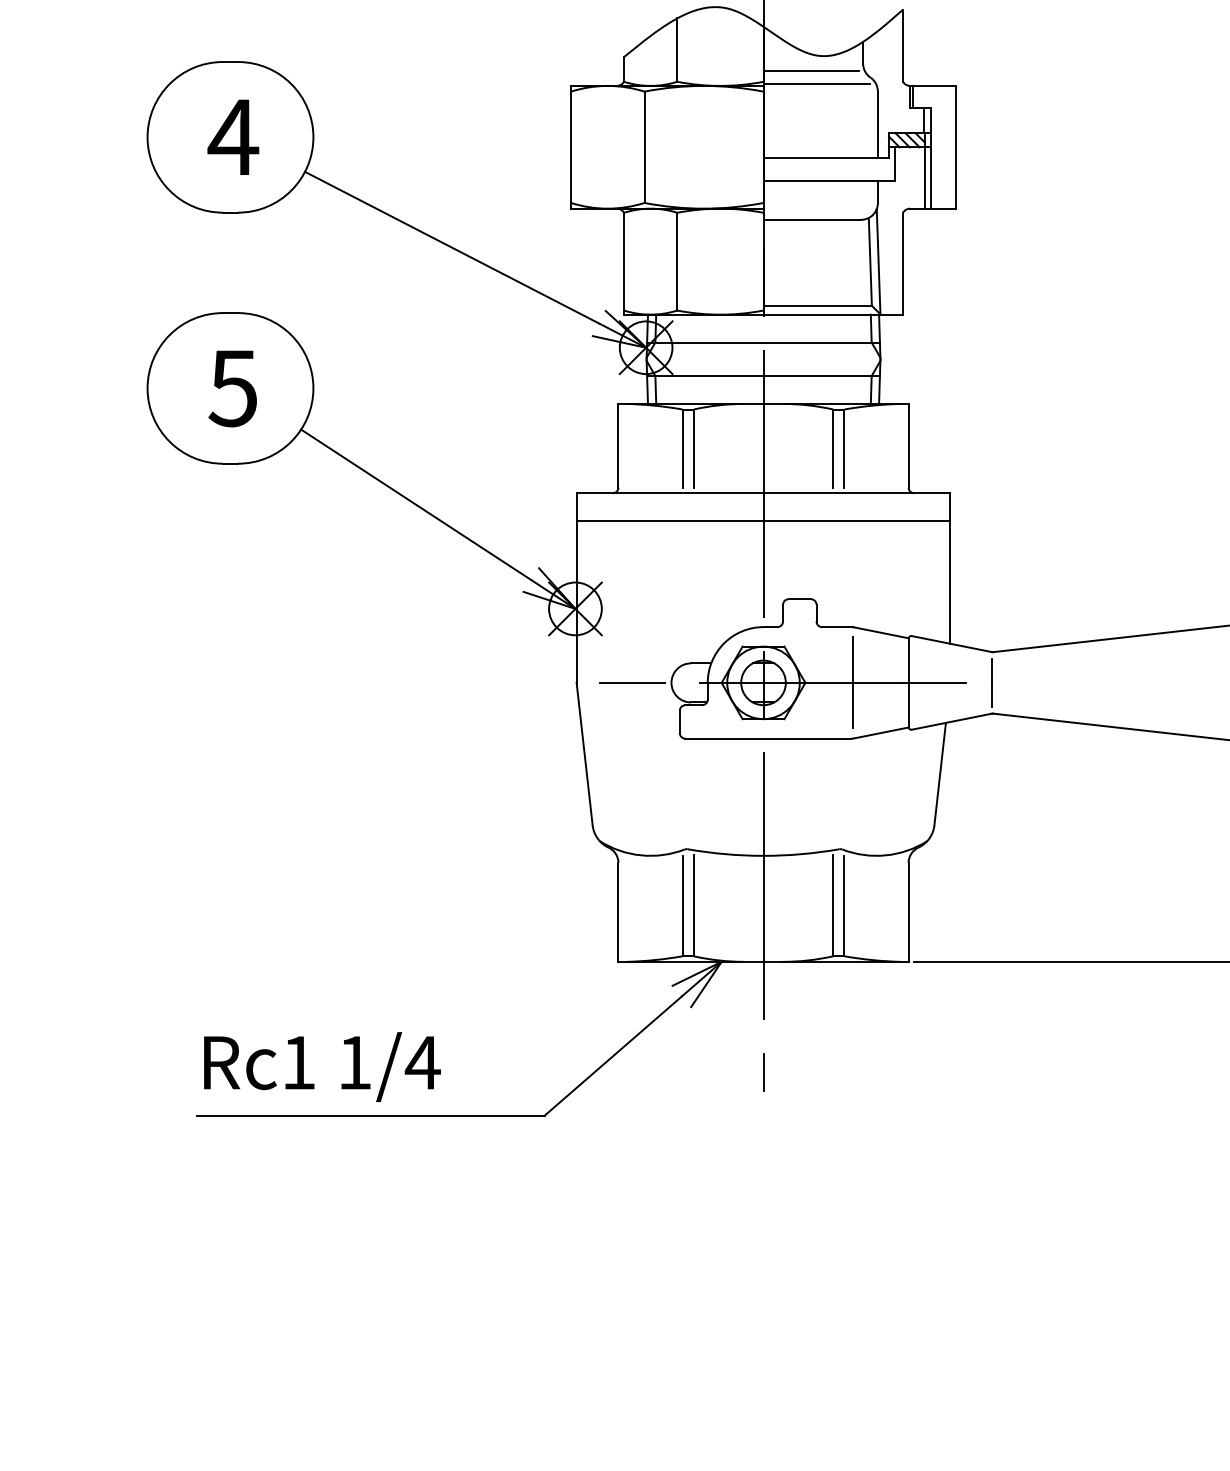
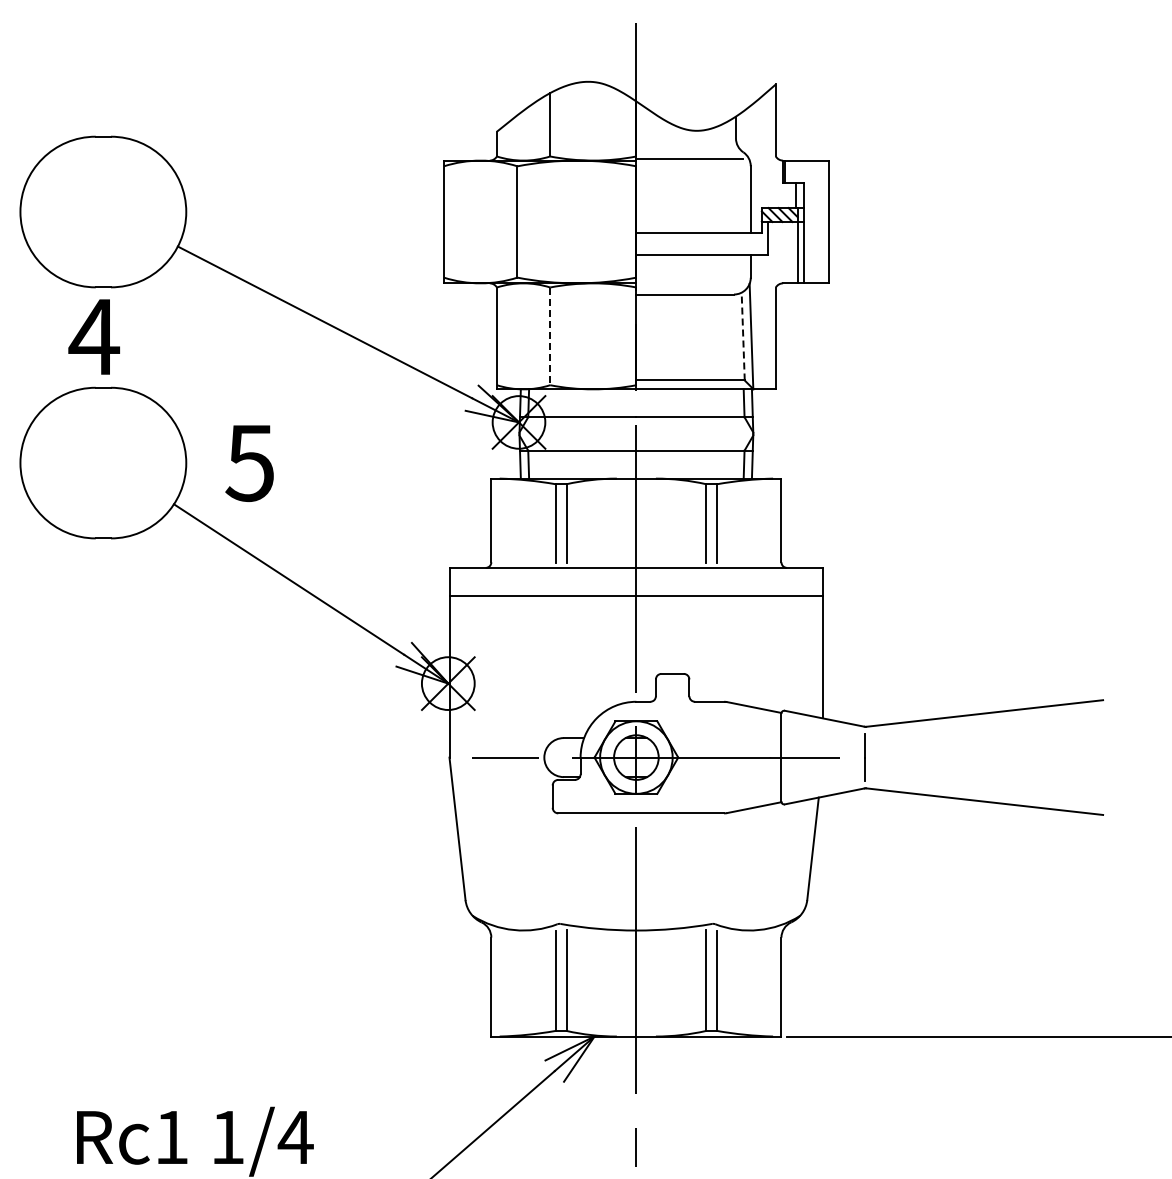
line: (811, 70) -> (684, 145), removed
text: (233, 136) -> (94, 336), moved
line: (677, 261) -> (550, 336), solid -> dashed
line: (870, 261) -> (743, 336), solid -> dashed
text: (232, 388) -> (249, 463), moved
line: (852, 682) -> (725, 757), removed

